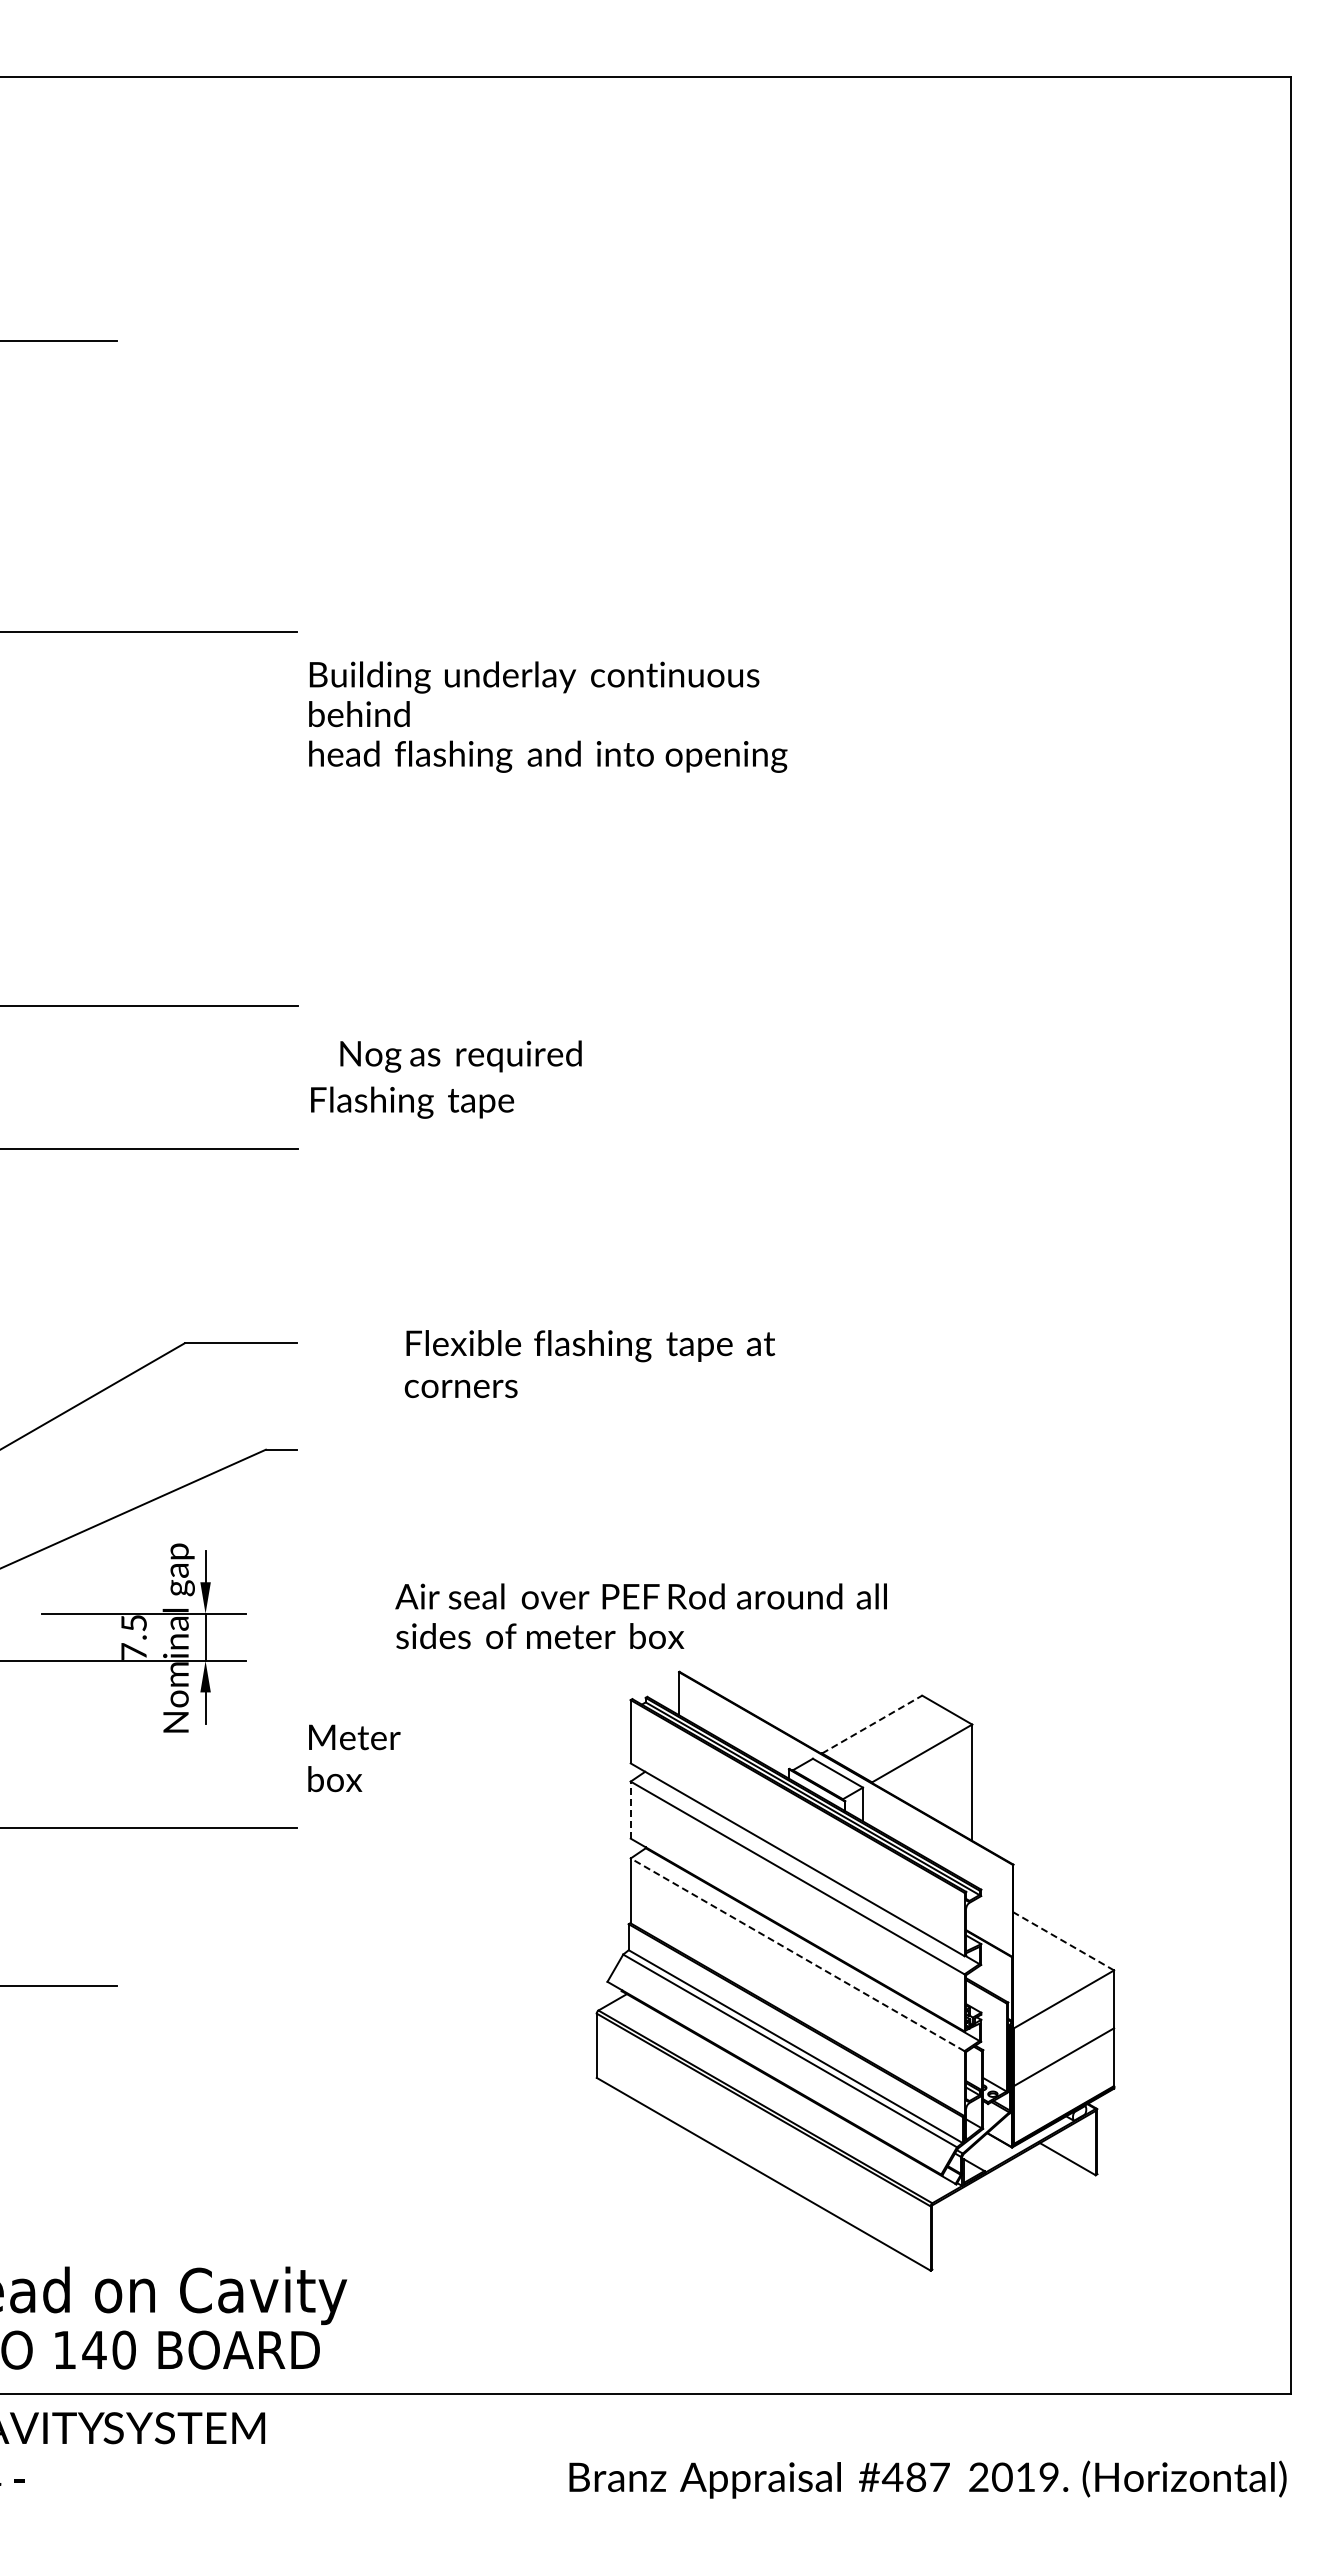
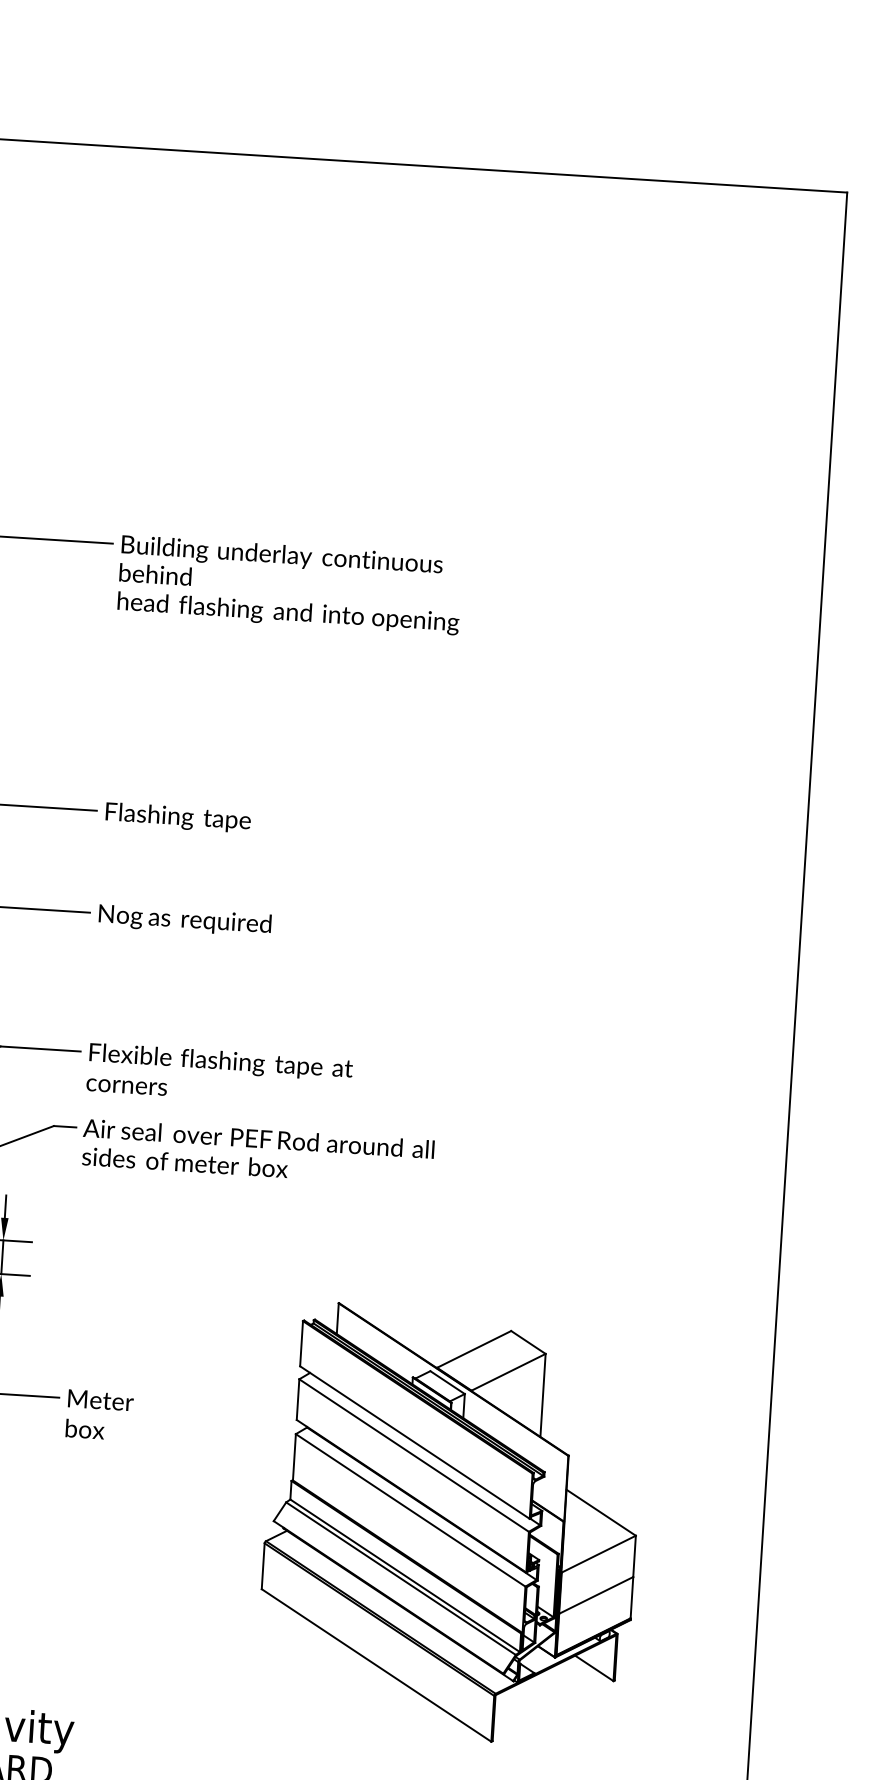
text: (548, 716) -> (290, 584), moved
text: (460, 1056) -> (184, 920), moved
text: (412, 1102) -> (178, 817), moved
text: (589, 1364) -> (219, 1075), moved
text: (640, 1616) -> (257, 1153), moved
line: (872, 1724) -> (474, 1349), dashed -> solid
text: (354, 1758) -> (99, 1415), moved
line: (630, 1810) -> (297, 1399), dashed -> solid
line: (1063, 1941) -> (601, 1512), dashed -> solid
line: (797, 1954) -> (410, 1510), dashed -> solid

